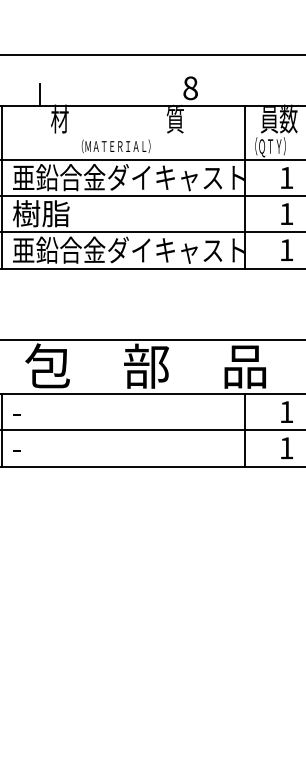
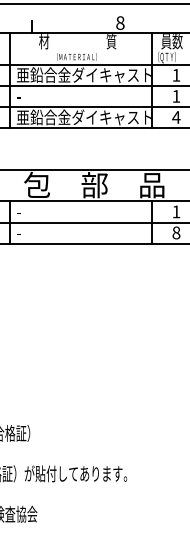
text: (39, 214) -> (32, 96), 樹脂 -> -
text: (286, 250) -> (176, 117), 1 -> 4
text: (286, 447) -> (176, 232), 1 -> 8

